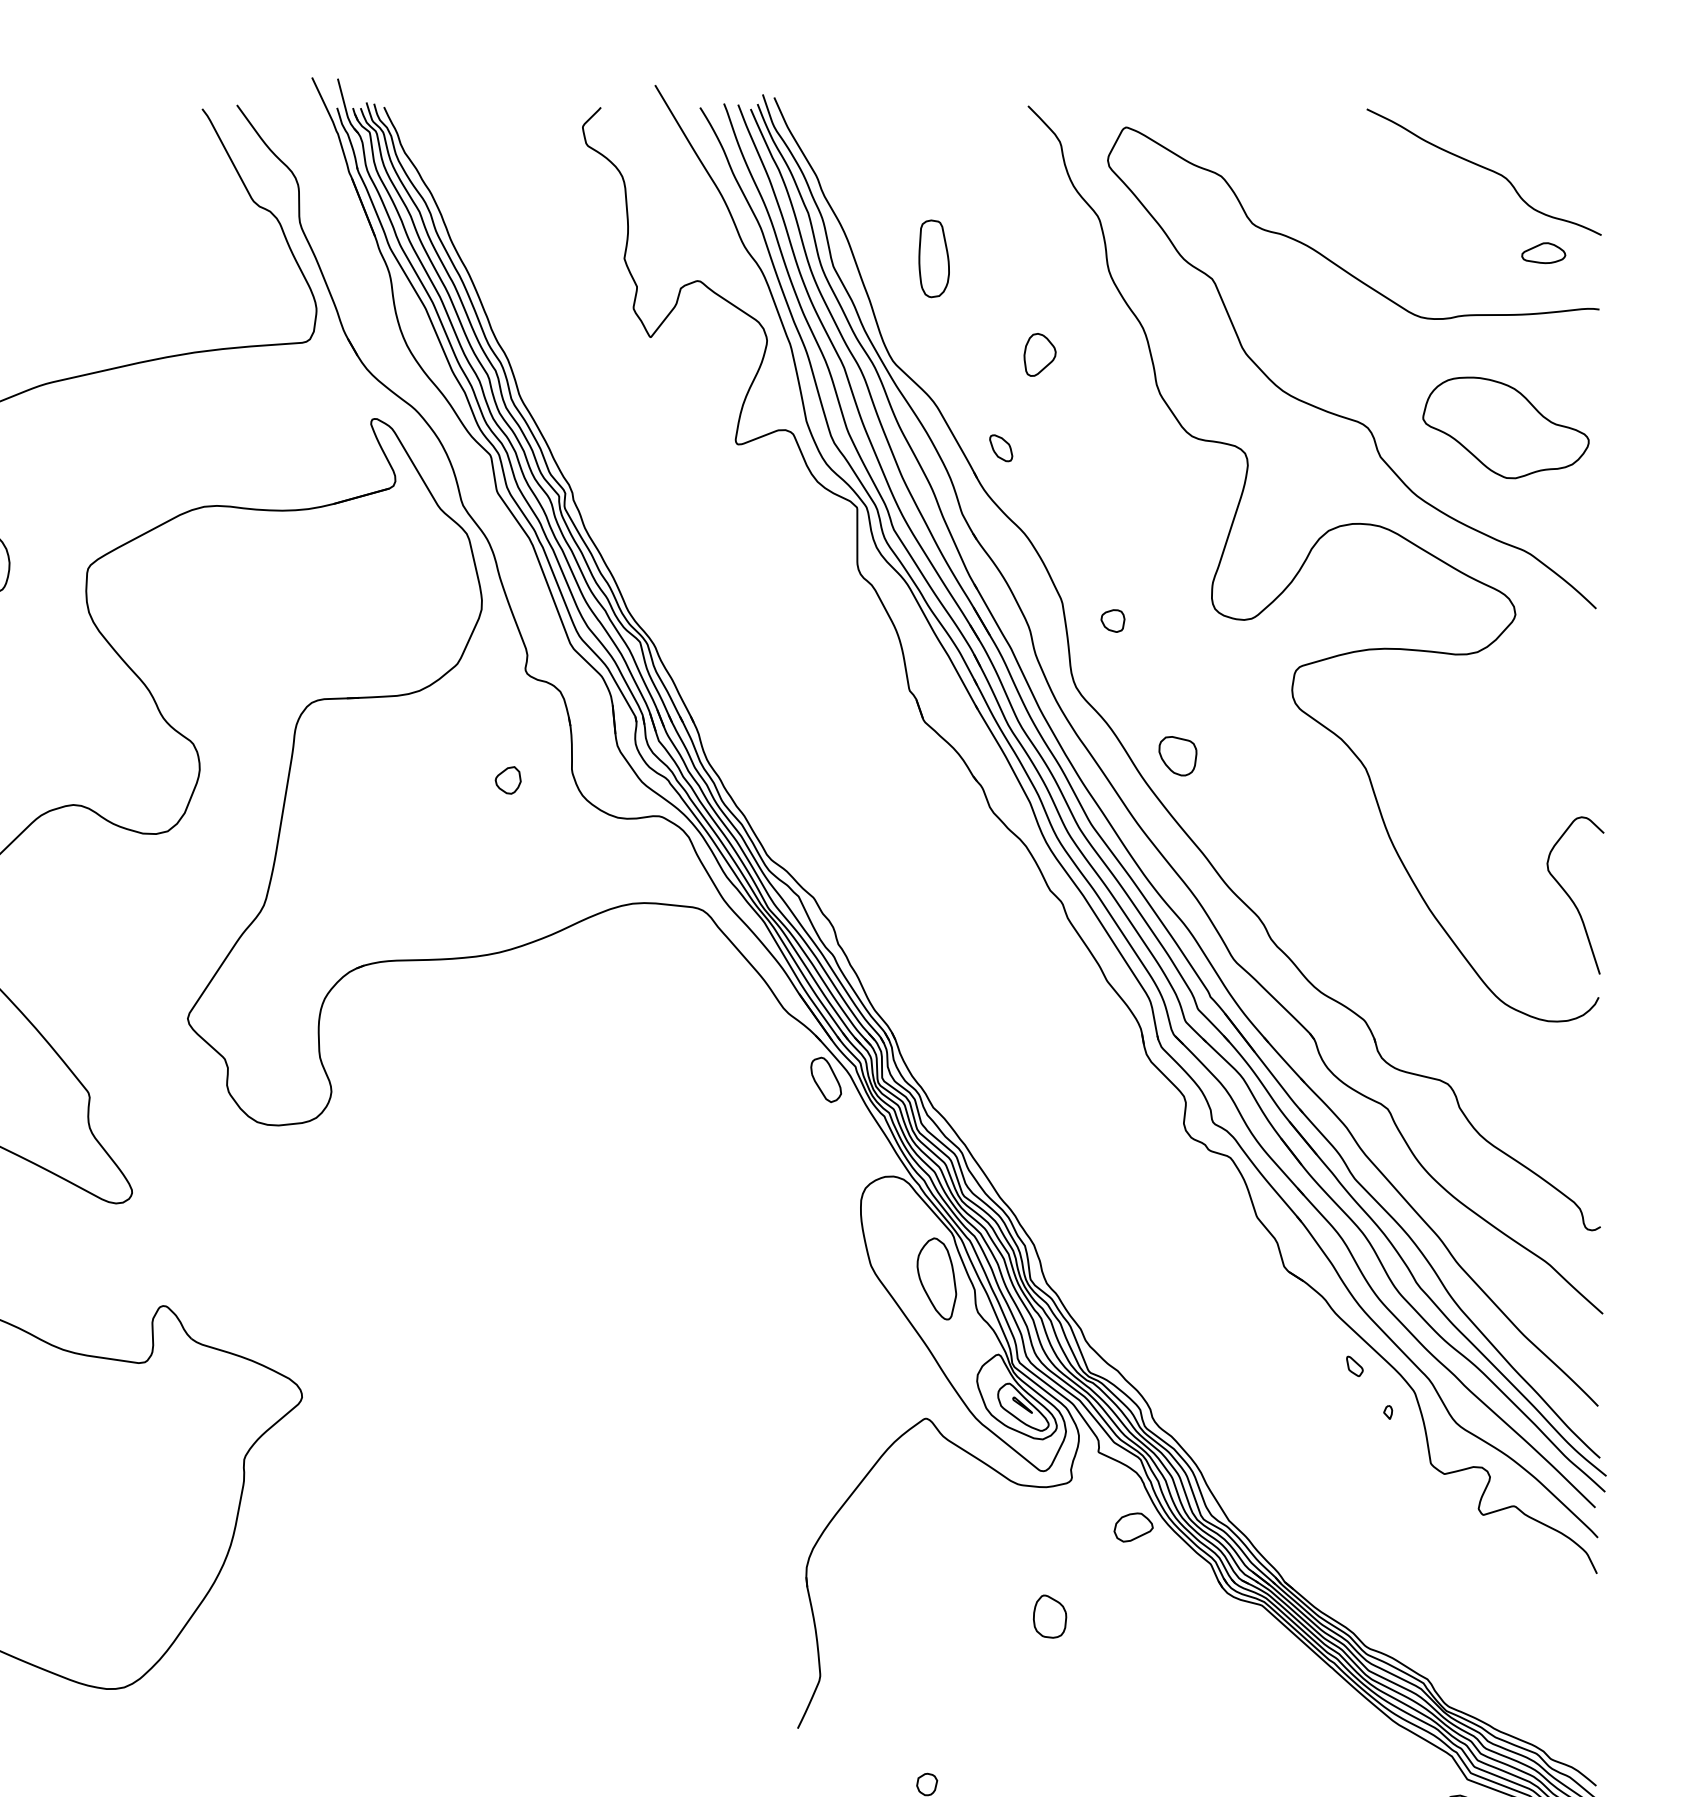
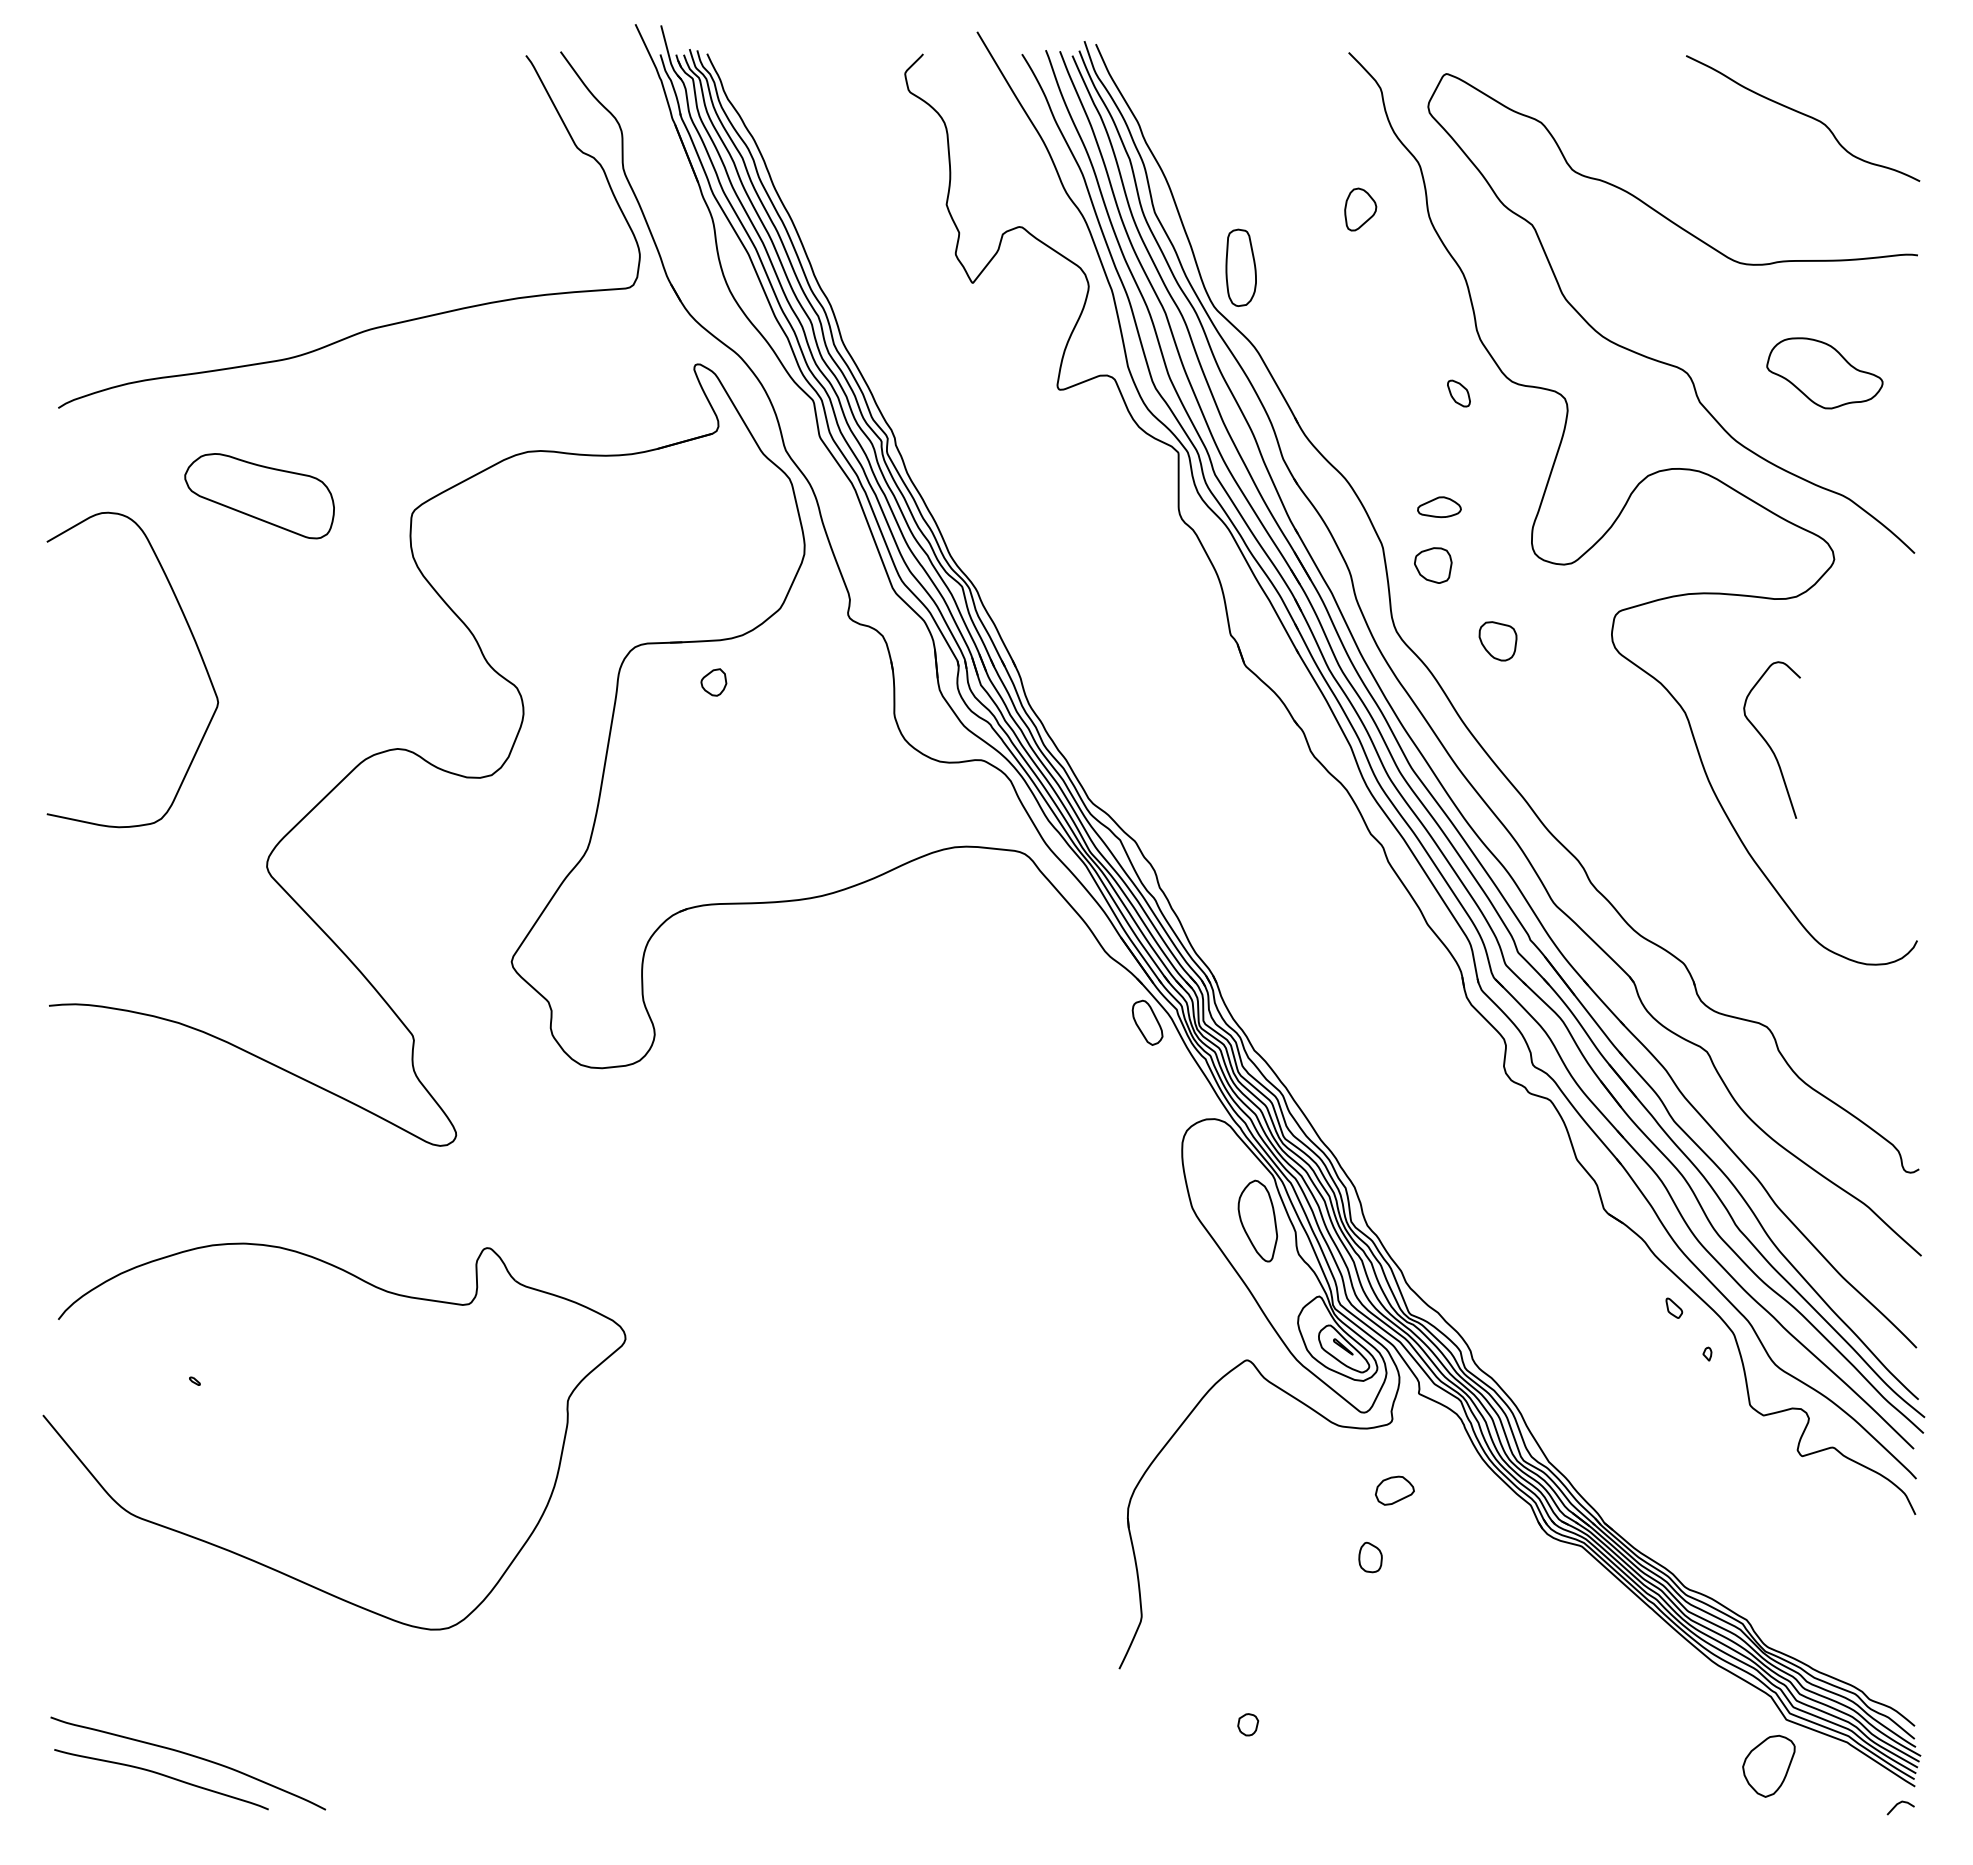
part: (1543, 253) -> (1439, 507), moved
part: (933, 258) -> (1240, 267), moved
part: (1039, 354) -> (1360, 209), moved
part: (1505, 428) -> (1824, 373), size x0.7
part: (1000, 448) -> (1458, 393), moved
part: (1113, 620) -> (1433, 565), size x1.6
part: (1177, 756) -> (1497, 641), moved
part: (507, 780) -> (713, 682), moved
curve: (1570, 896) -> (1767, 741), moved
part: (1133, 1527) -> (1394, 1490), moved
part: (1049, 1616) -> (1370, 1557), size x0.7

